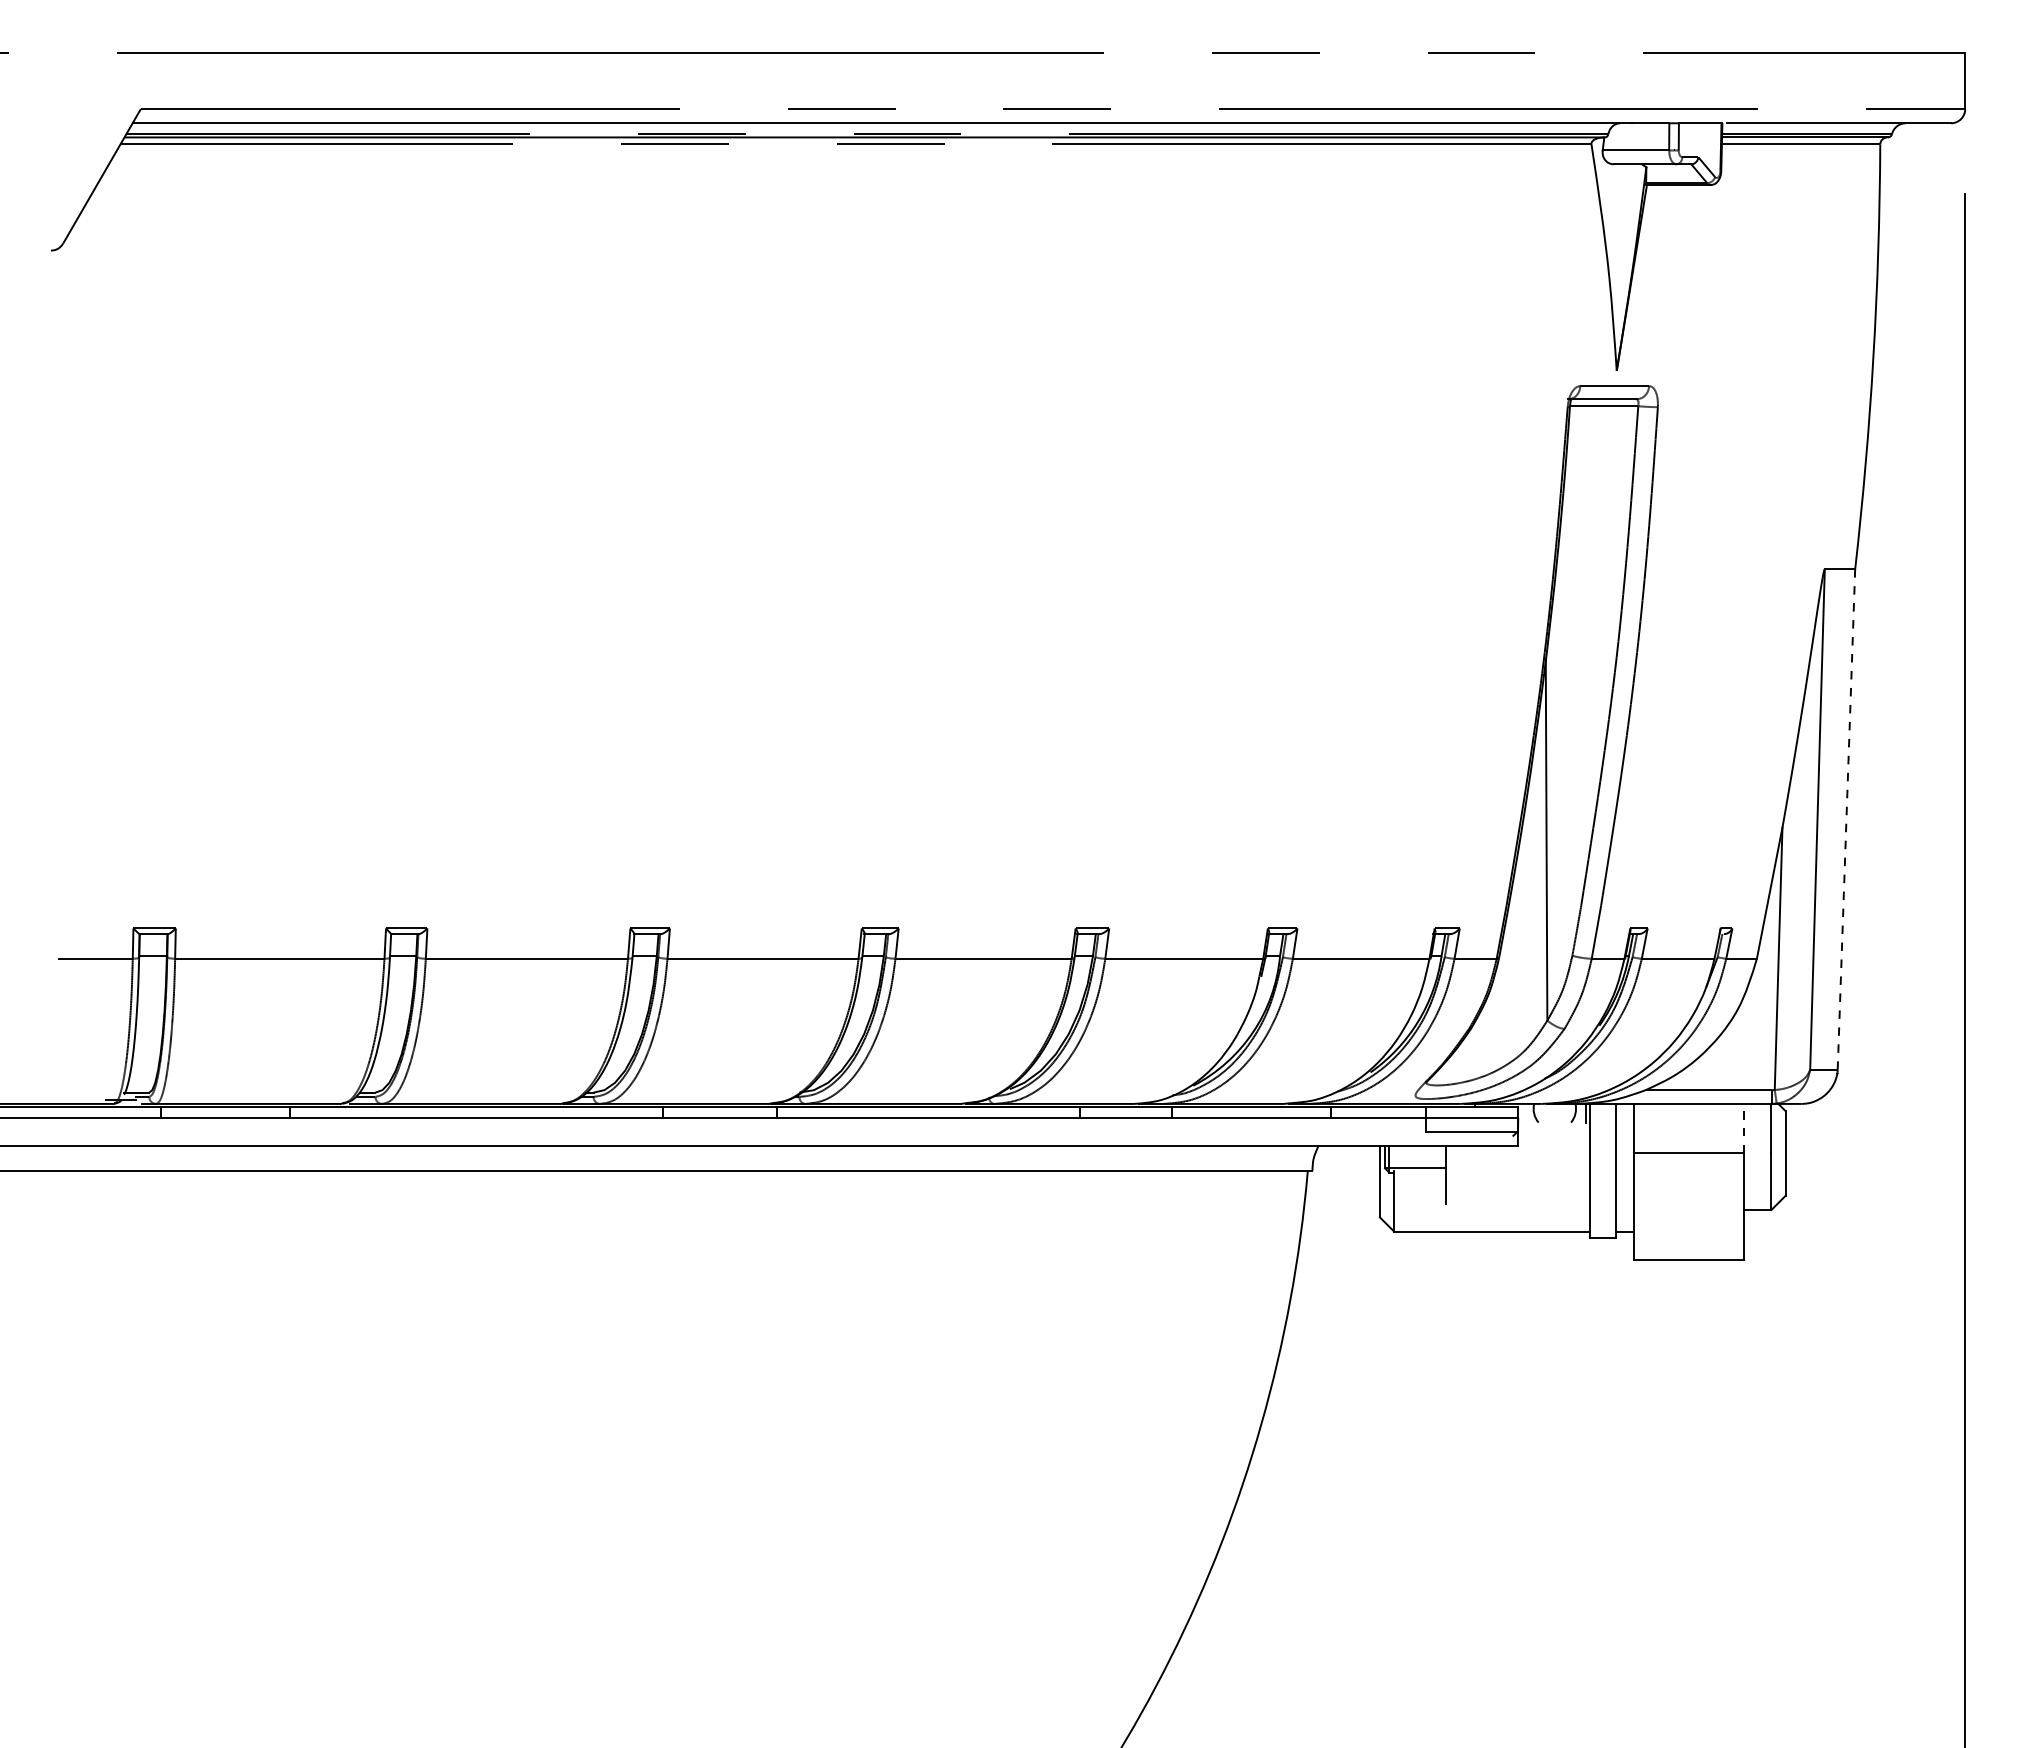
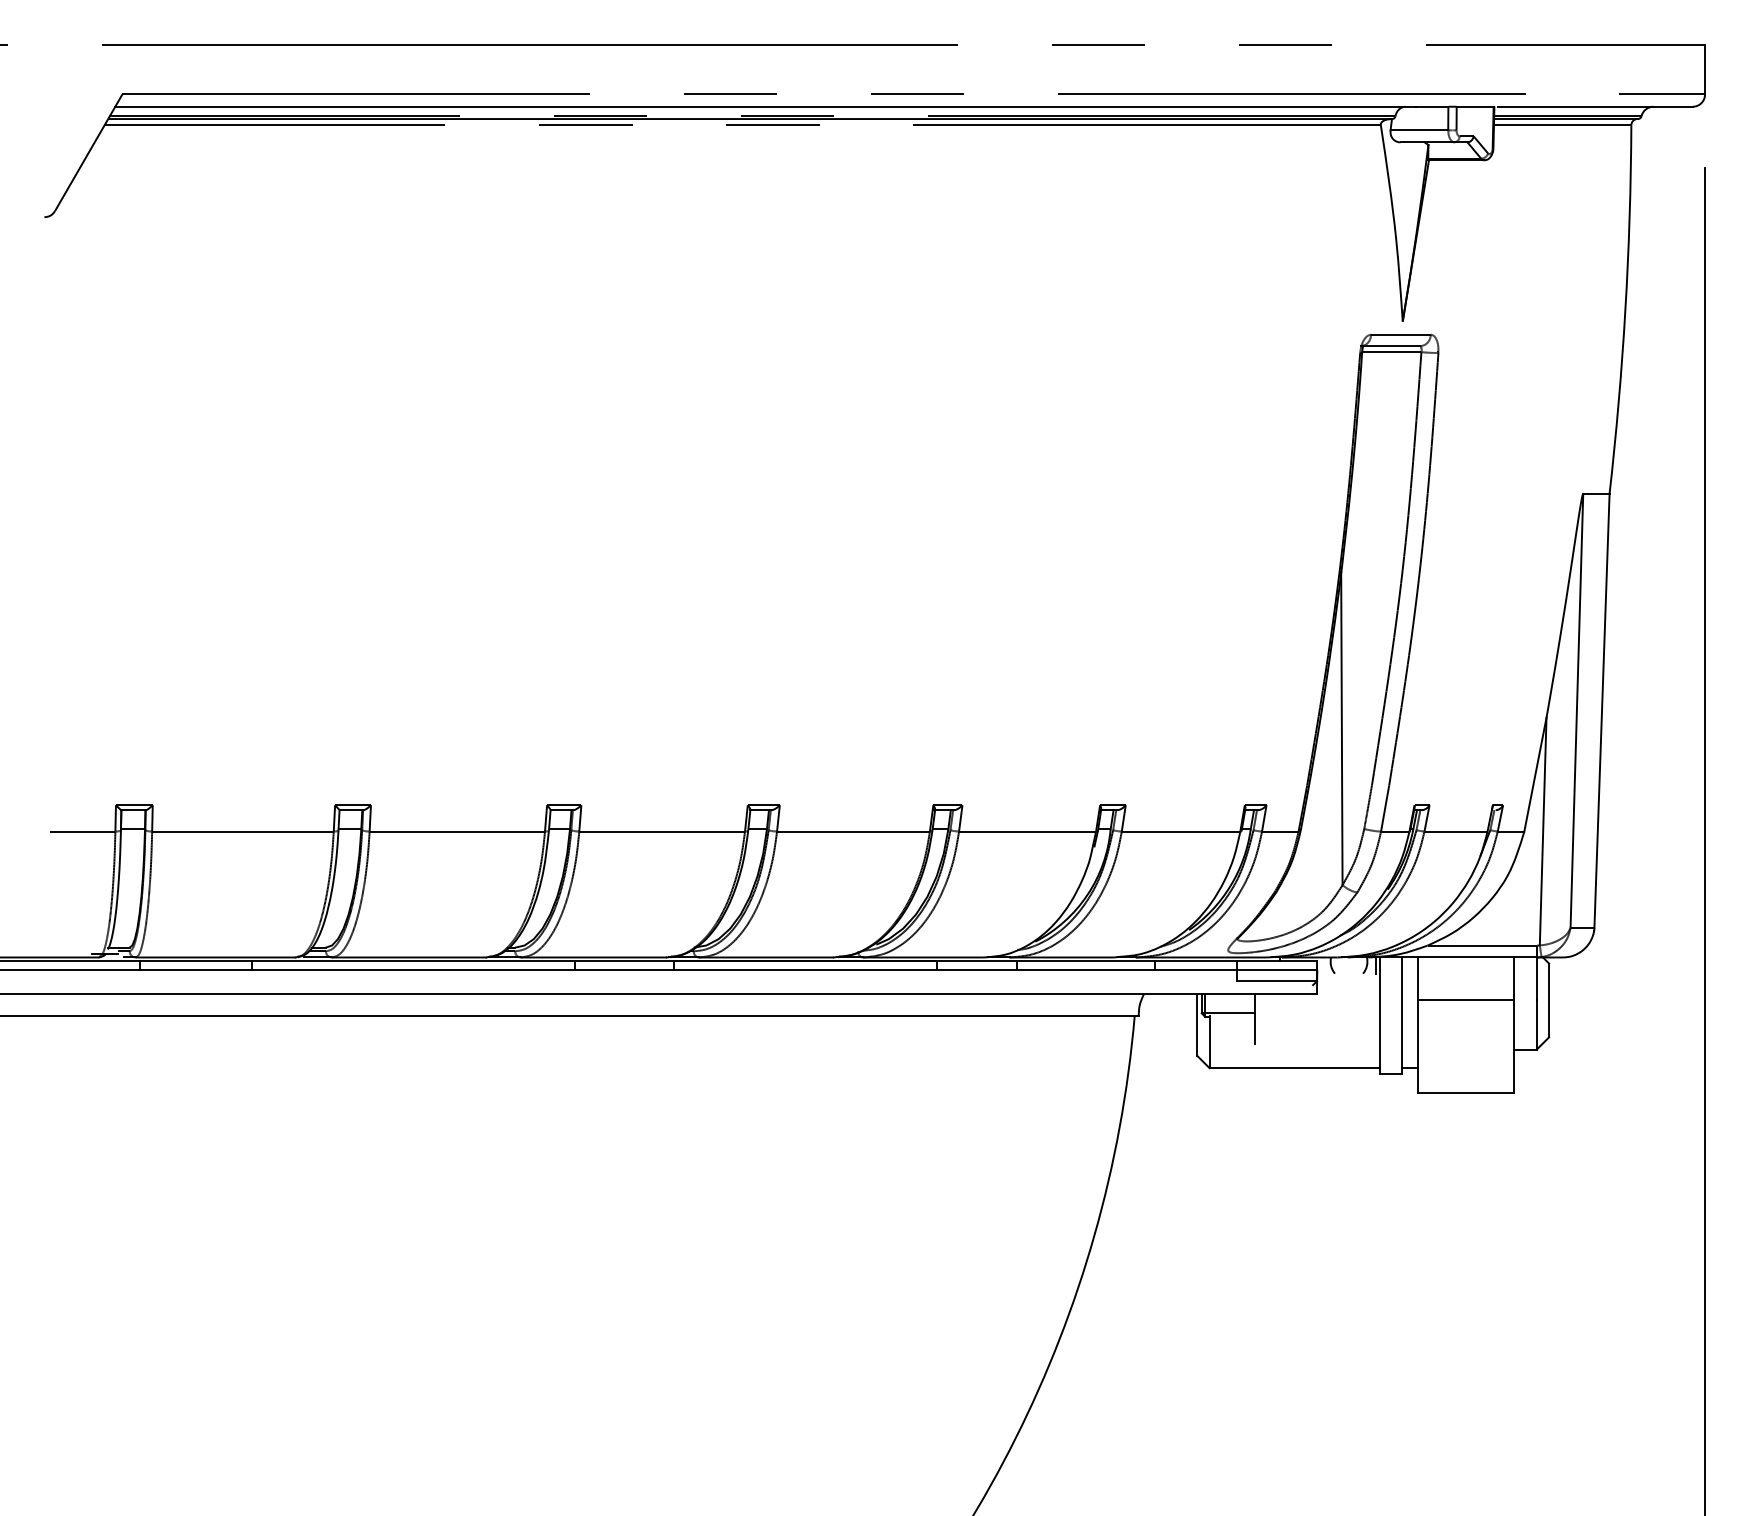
line: (1846, 819) -> (1602, 710), dashed -> solid
line: (1744, 1128) -> (1513, 978), dashed -> solid

